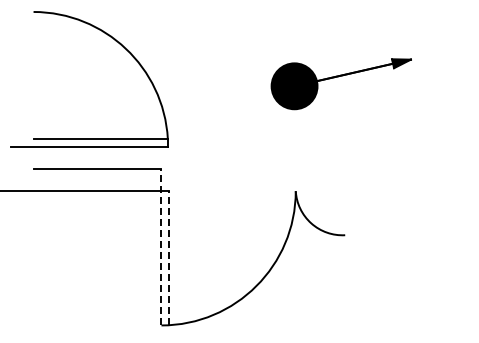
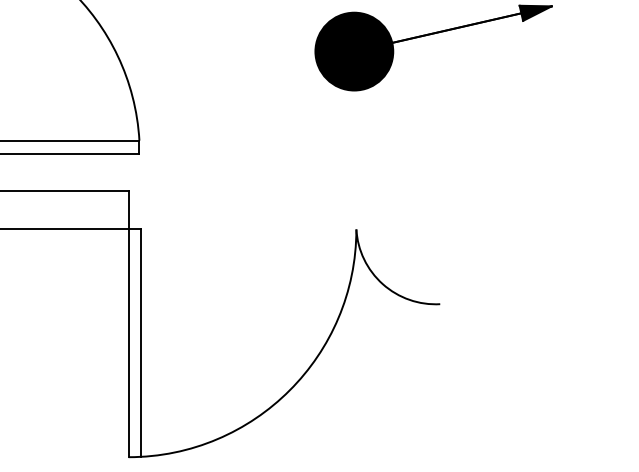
line: (161, 246) -> (128, 323), dashed -> solid
line: (168, 257) -> (140, 341), dashed -> solid

